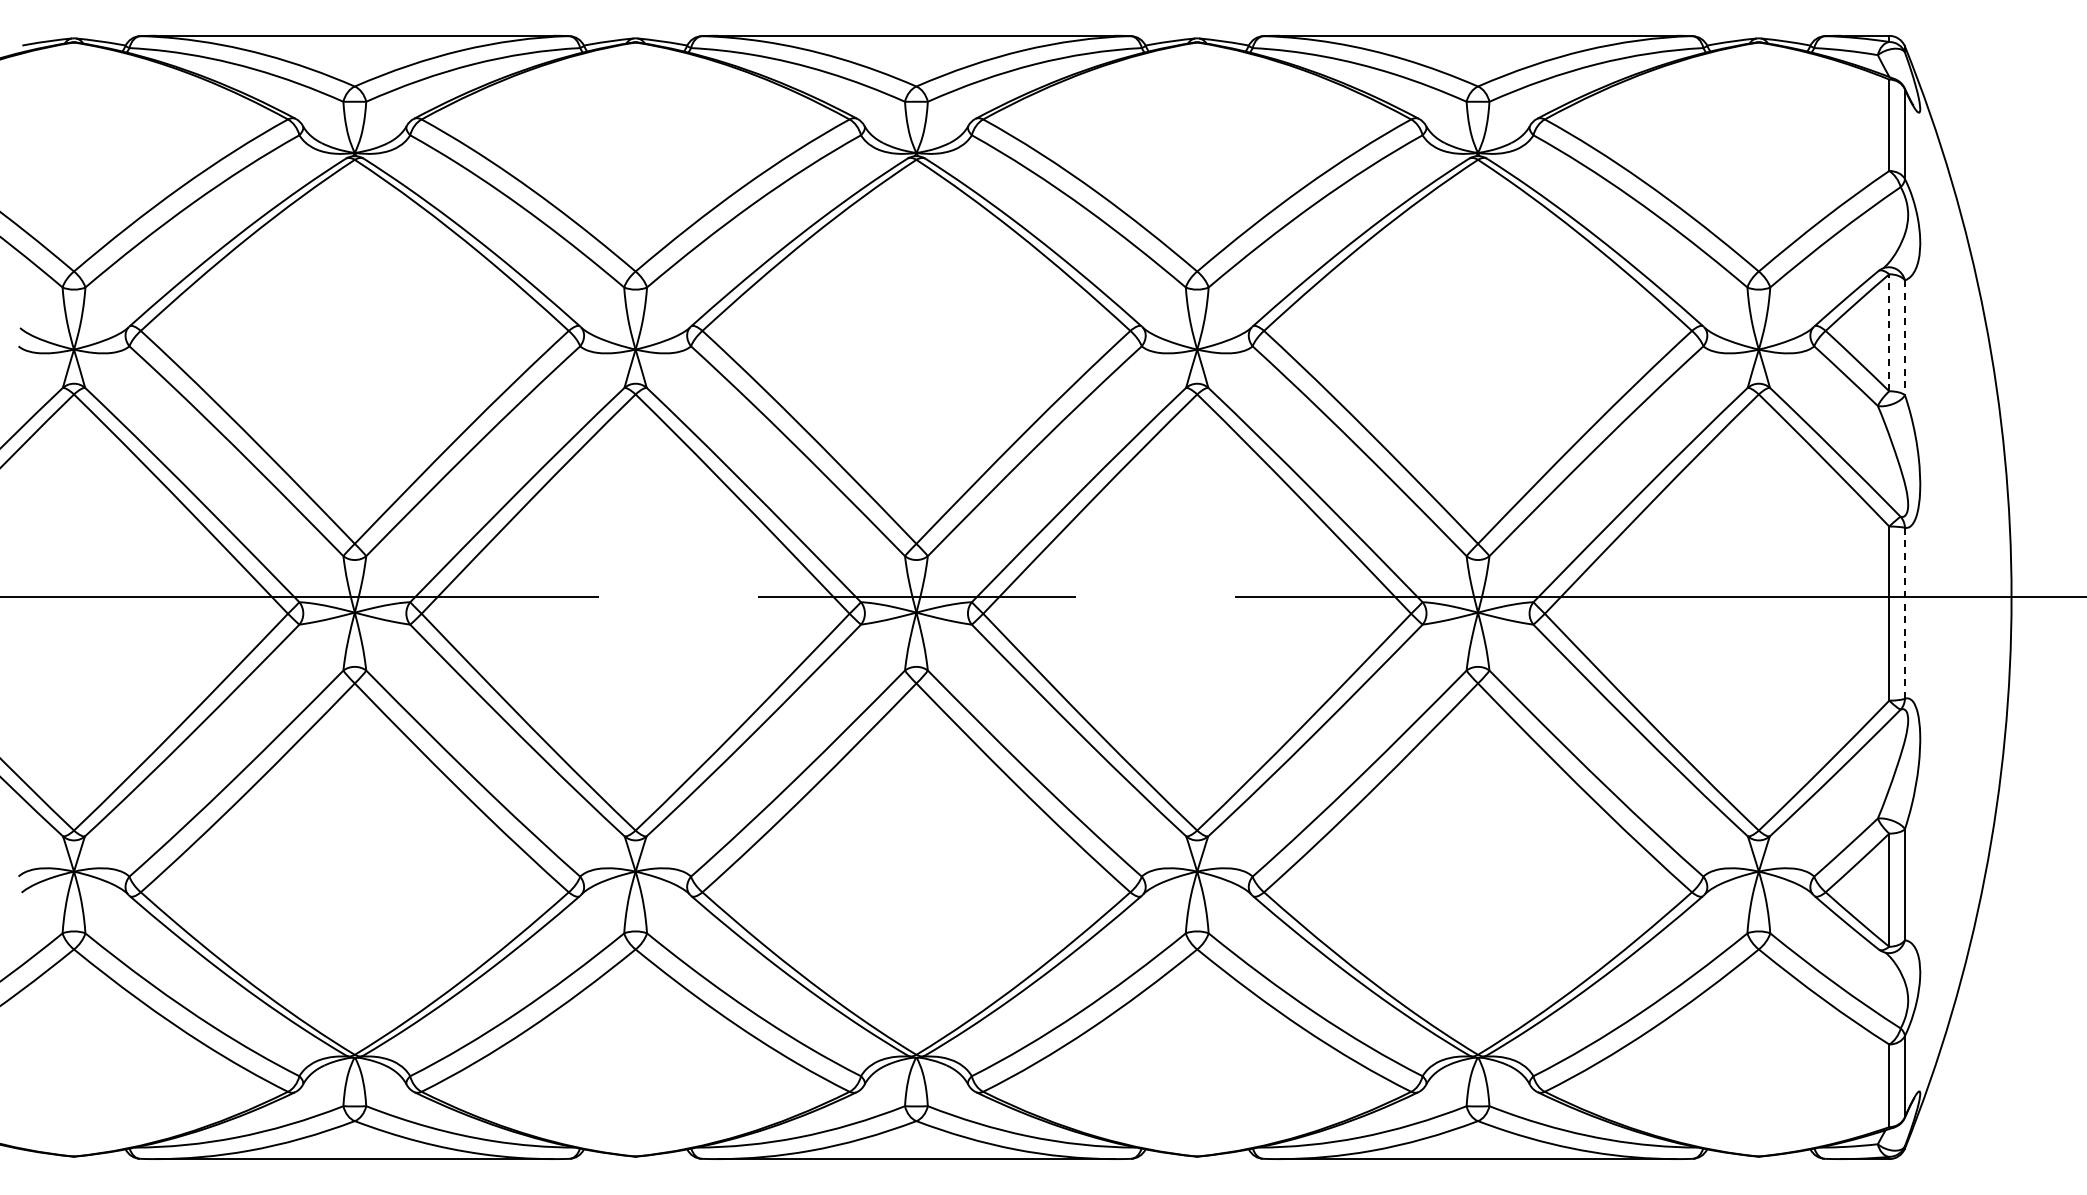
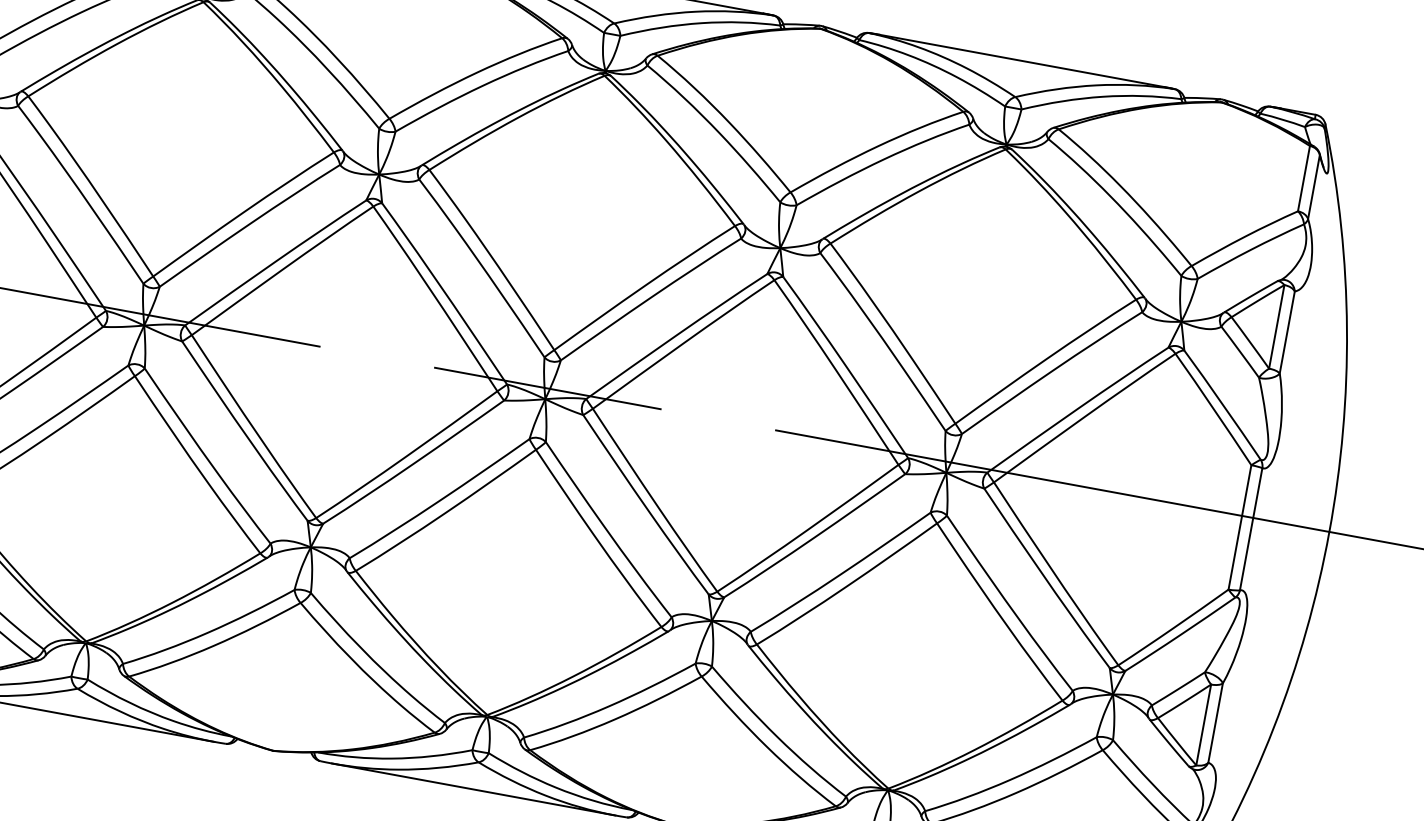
line: (1889, 332) -> (1276, 326), dashed -> solid
line: (1904, 338) -> (1286, 332), dashed -> solid
line: (1904, 613) -> (1250, 529), dashed -> solid

